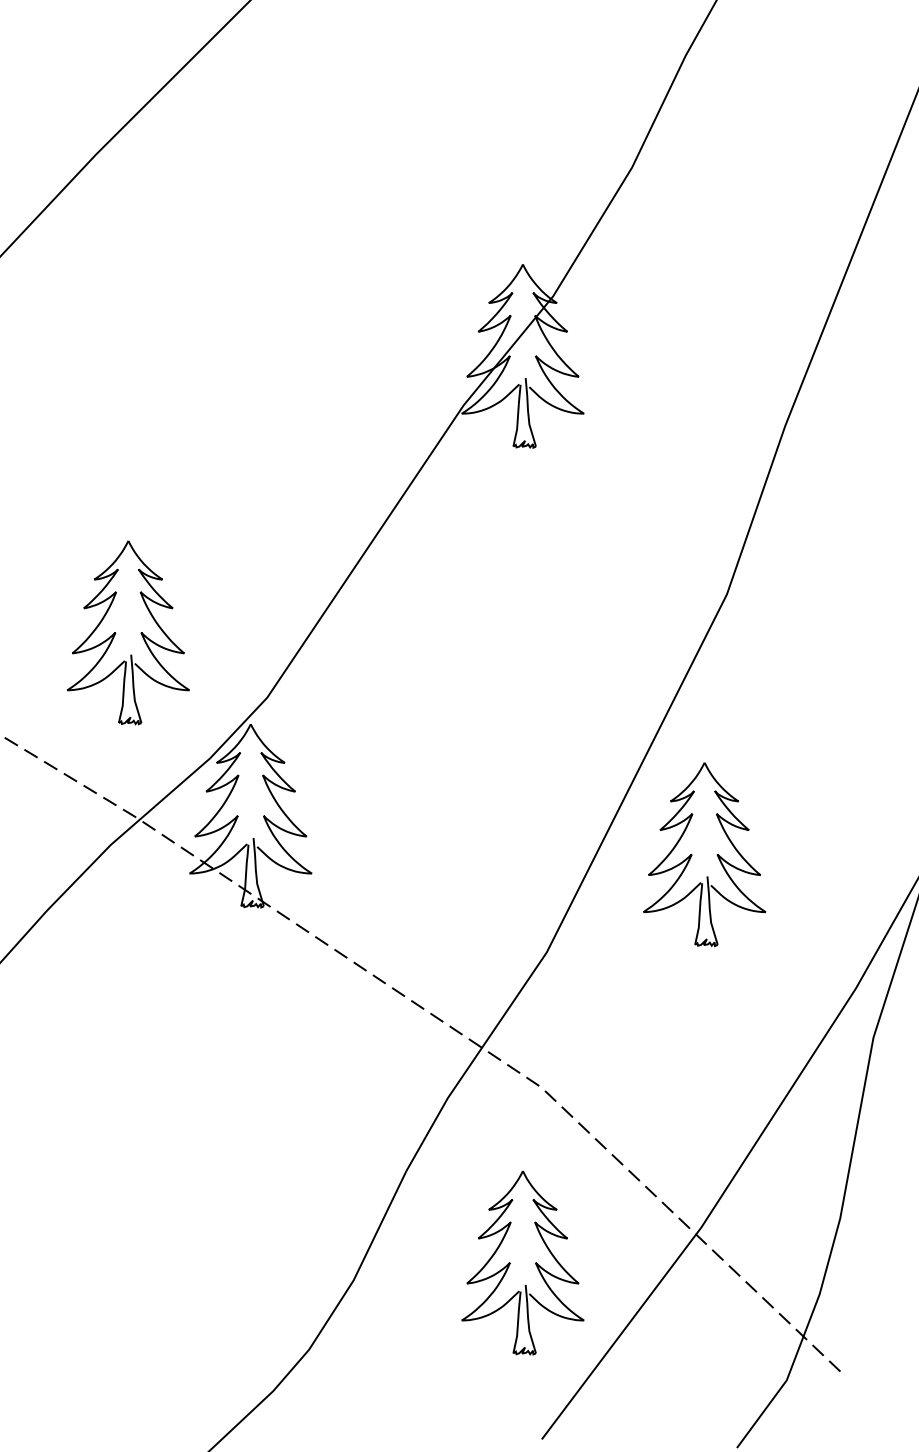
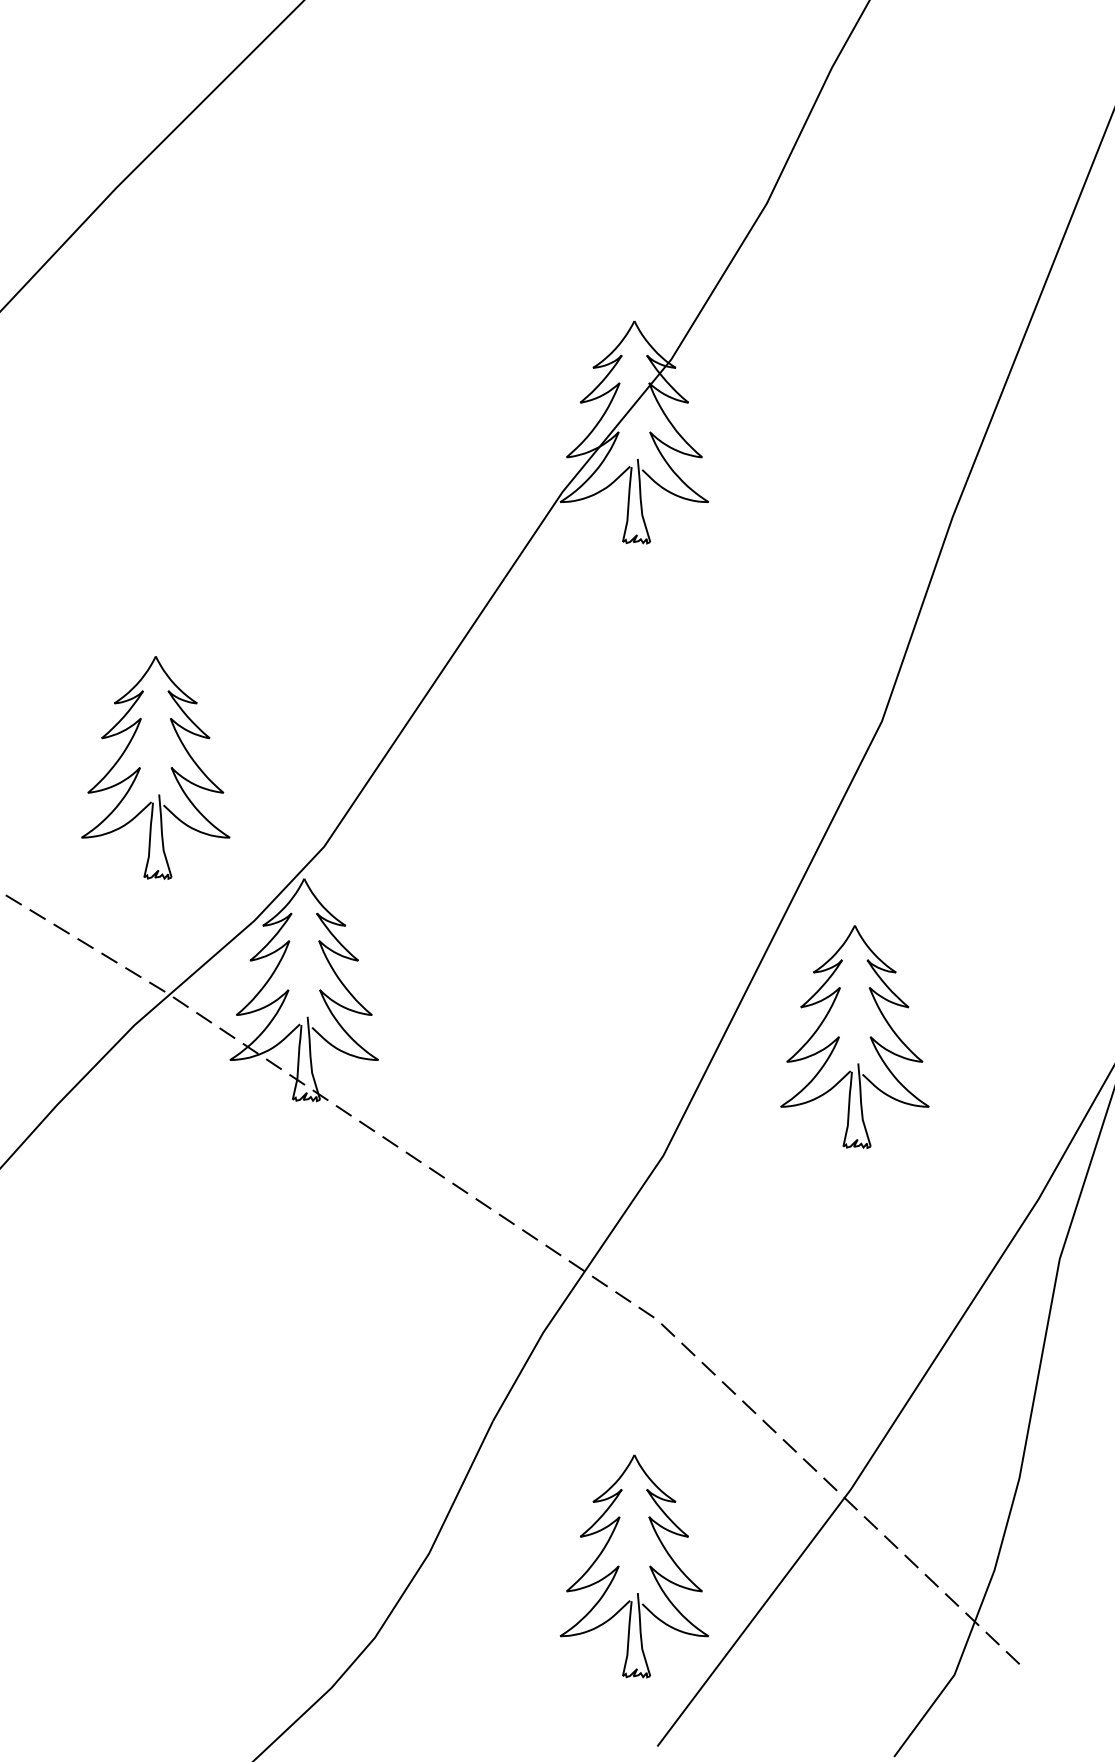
part: (510, 1262) -> (619, 1565), moved

